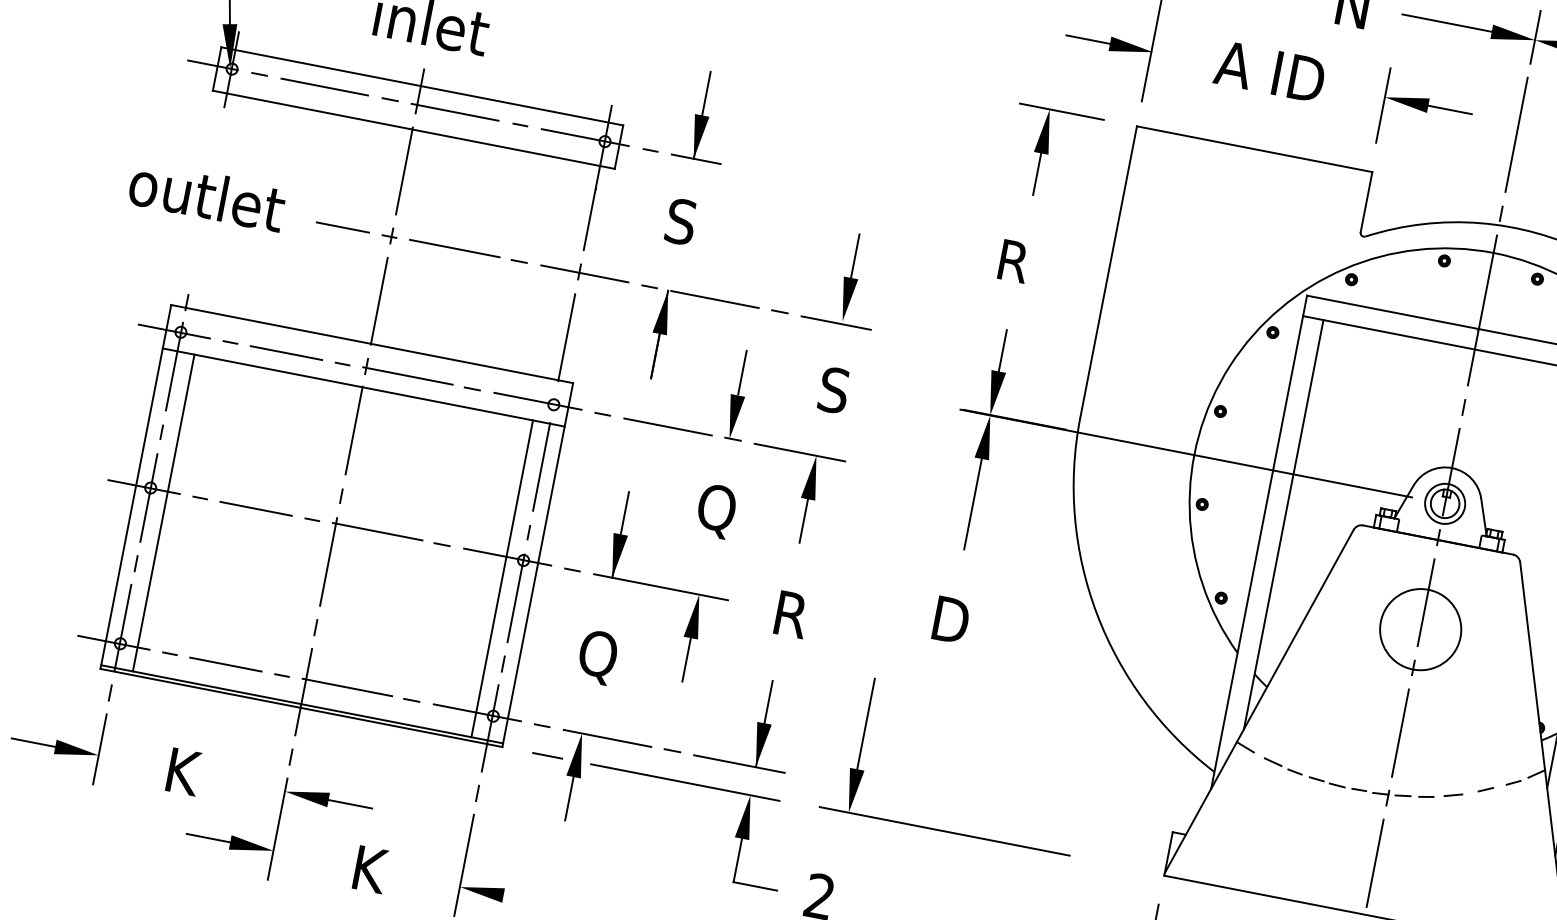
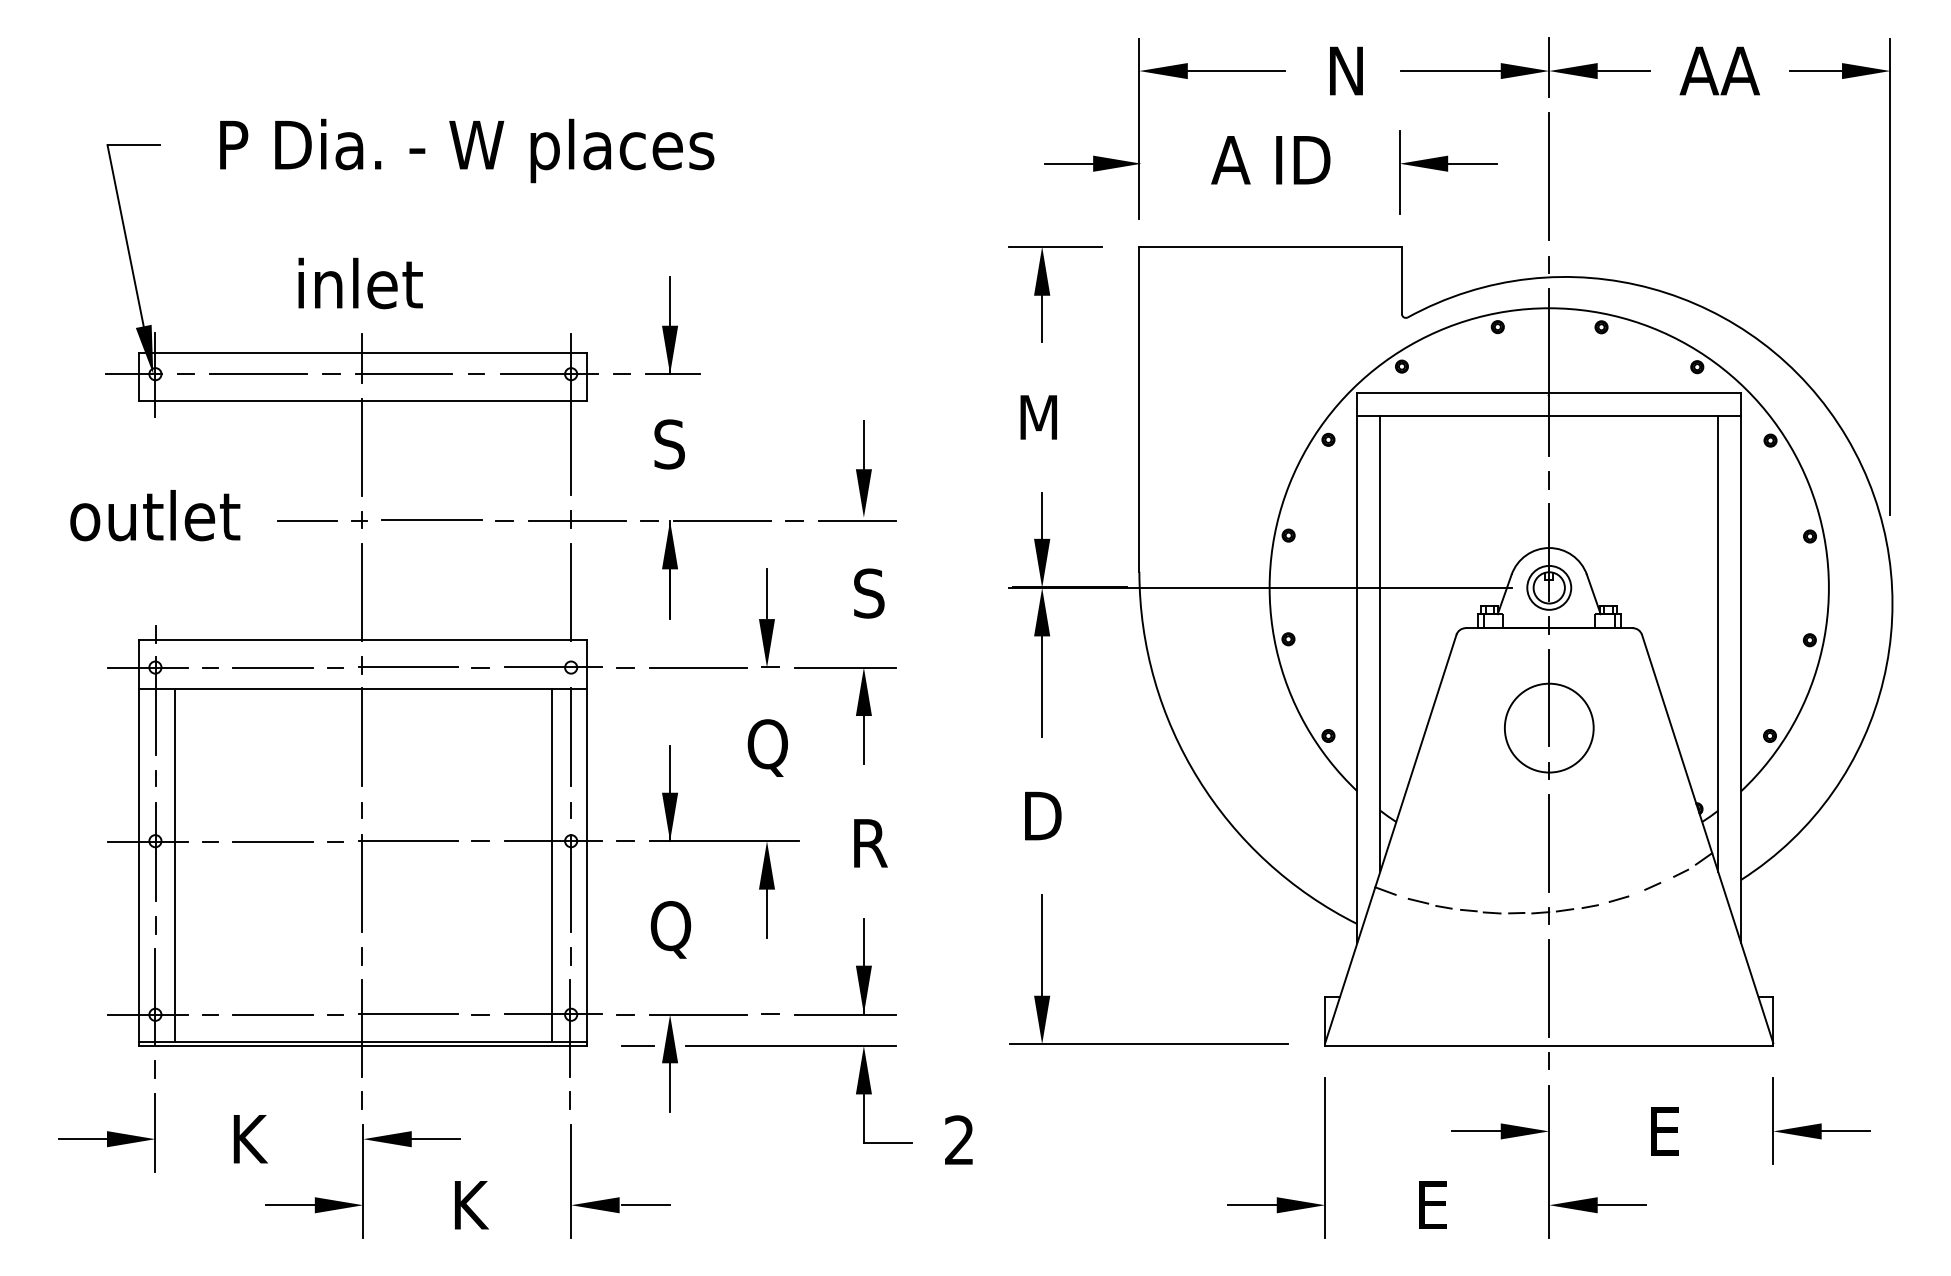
text: (1018, 262) -> (1040, 417), R -> M
part: (944, 830) -> (1148, 1043), moved
line: (526, 900) -> (645, 1205), added

